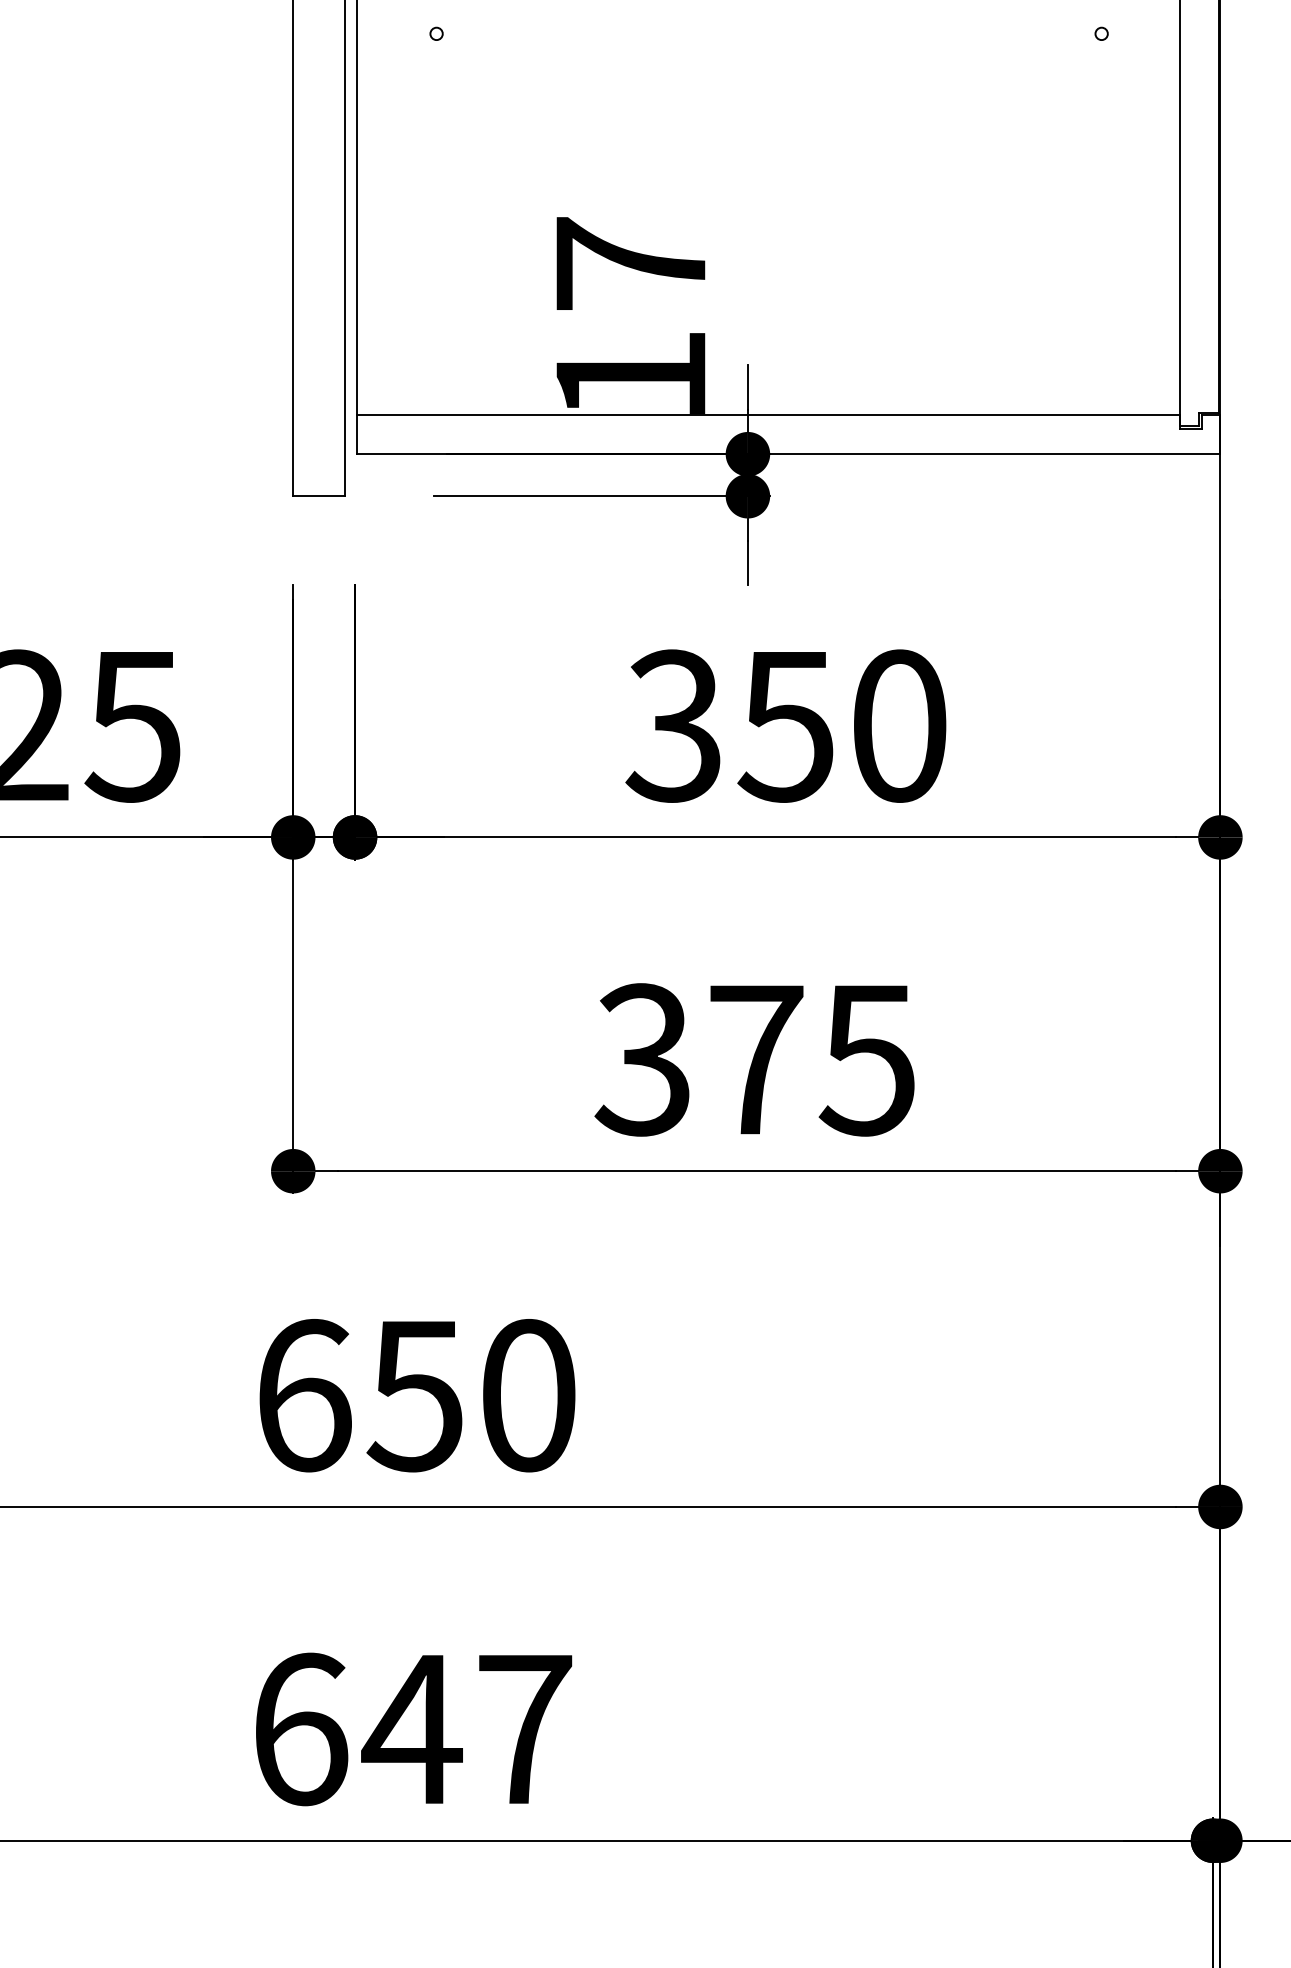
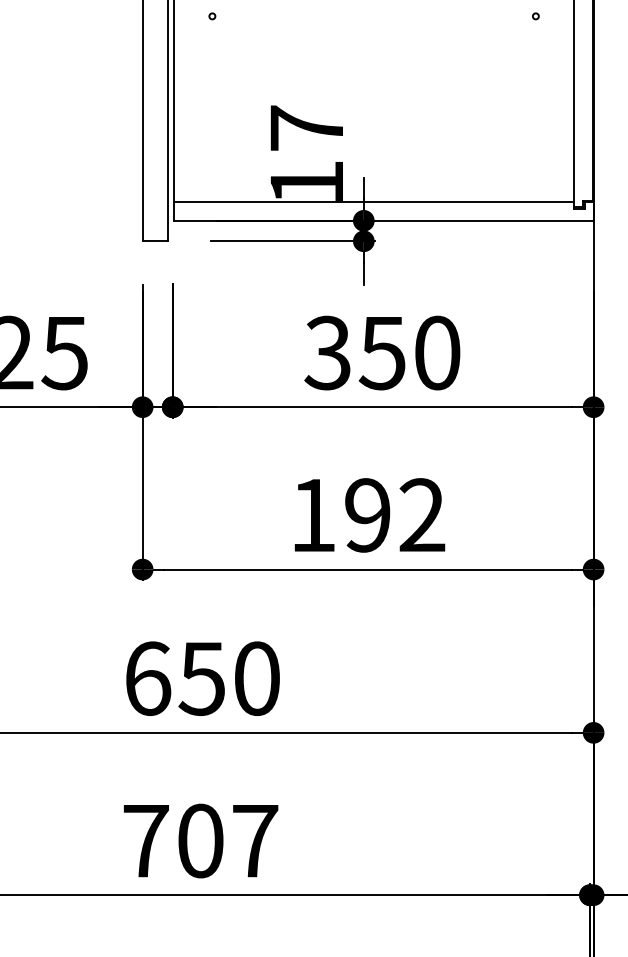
text: (755, 1060) -> (367, 515), 375 -> 192
text: (358, 1728) -> (174, 840), 647 -> 707

